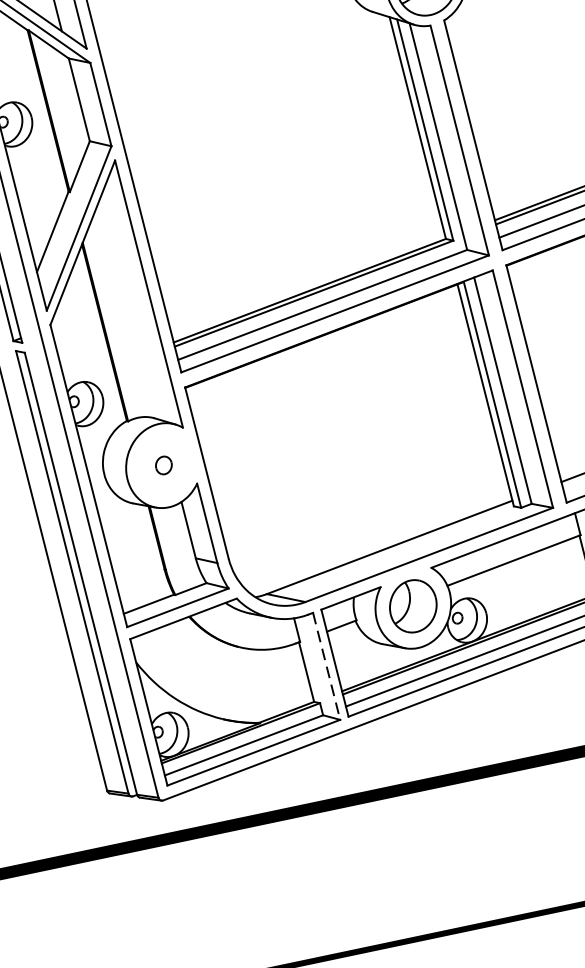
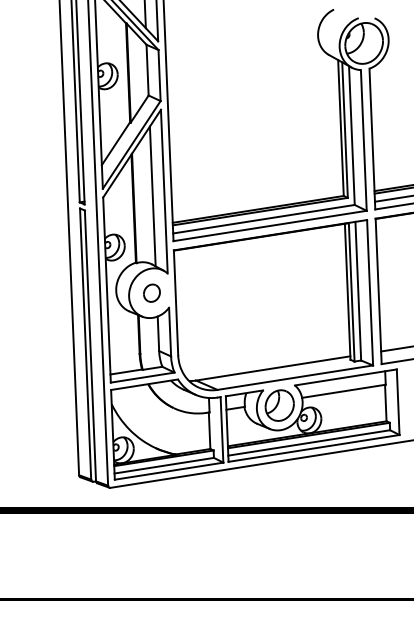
line: (131, 306) -> (152, 196), added
part: (162, 464) -> (151, 292), size x1.67
line: (327, 665) -> (222, 429), dashed -> solid

